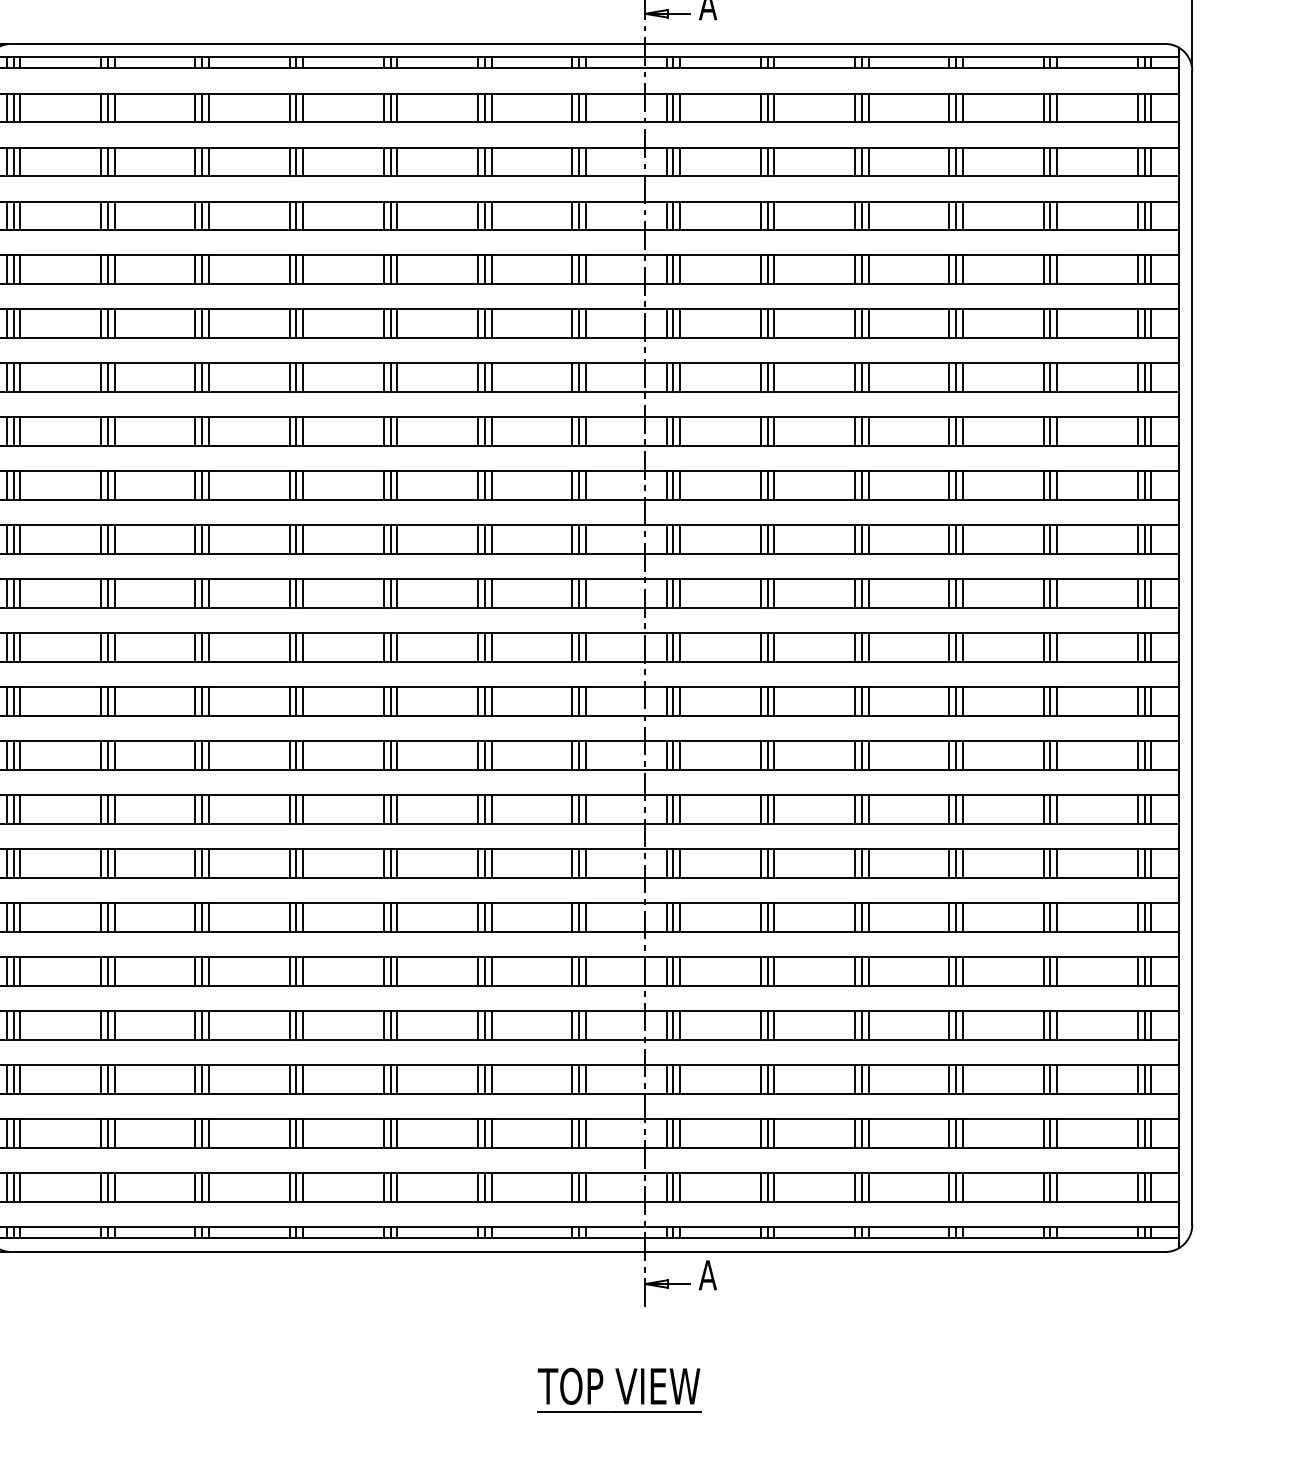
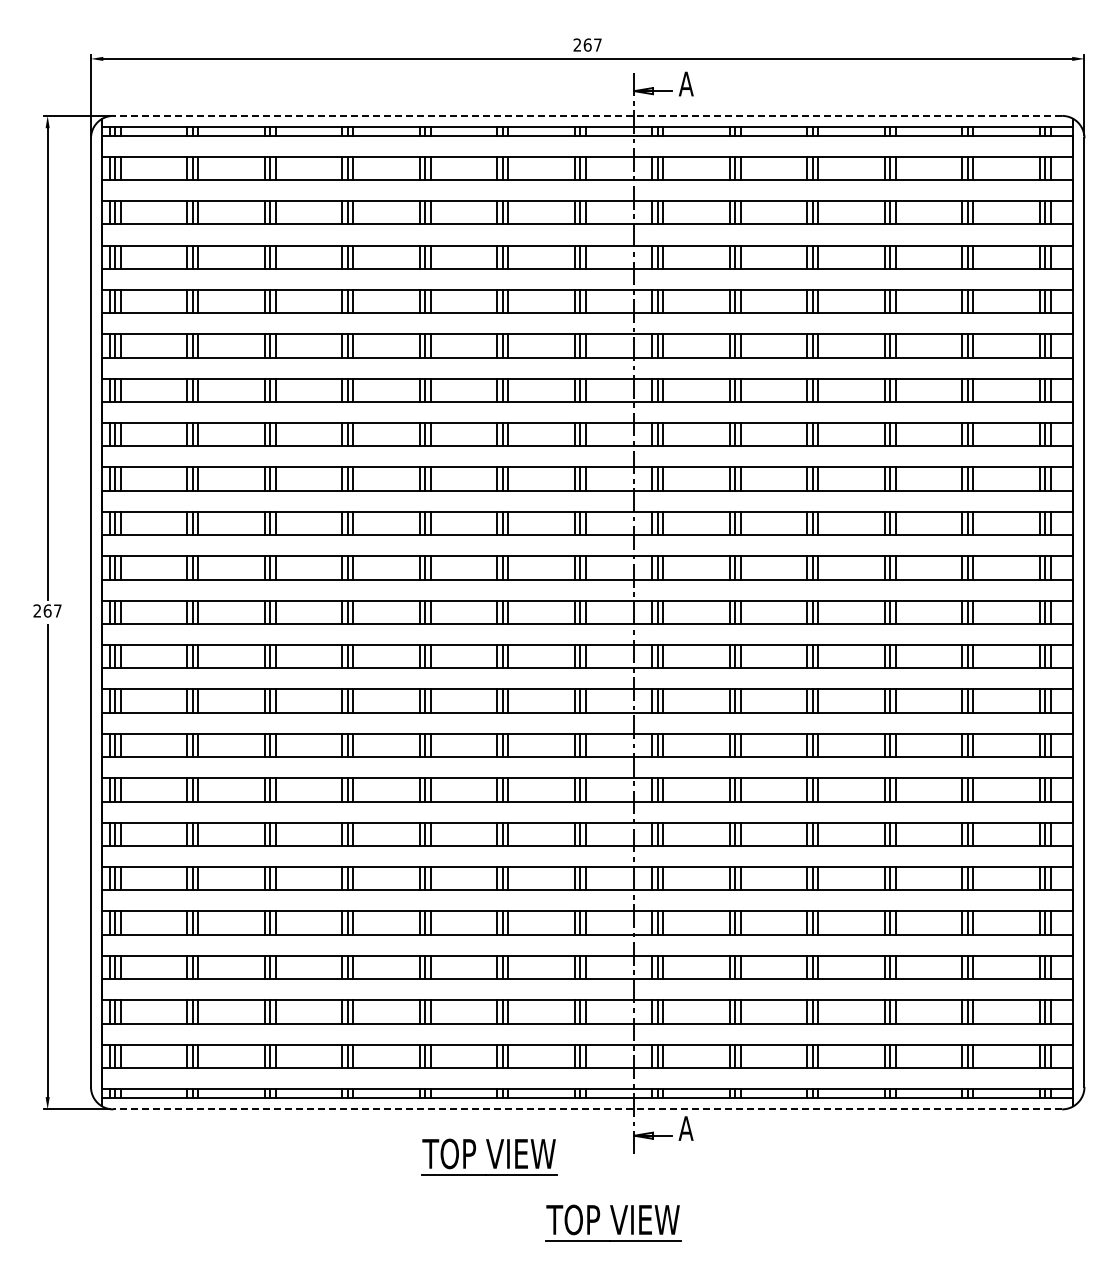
line: (587, 43) -> (587, 115), solid -> dashed
line: (587, 1252) -> (587, 1109), solid -> dashed
part: (468, 1309) -> (489, 1156), added

